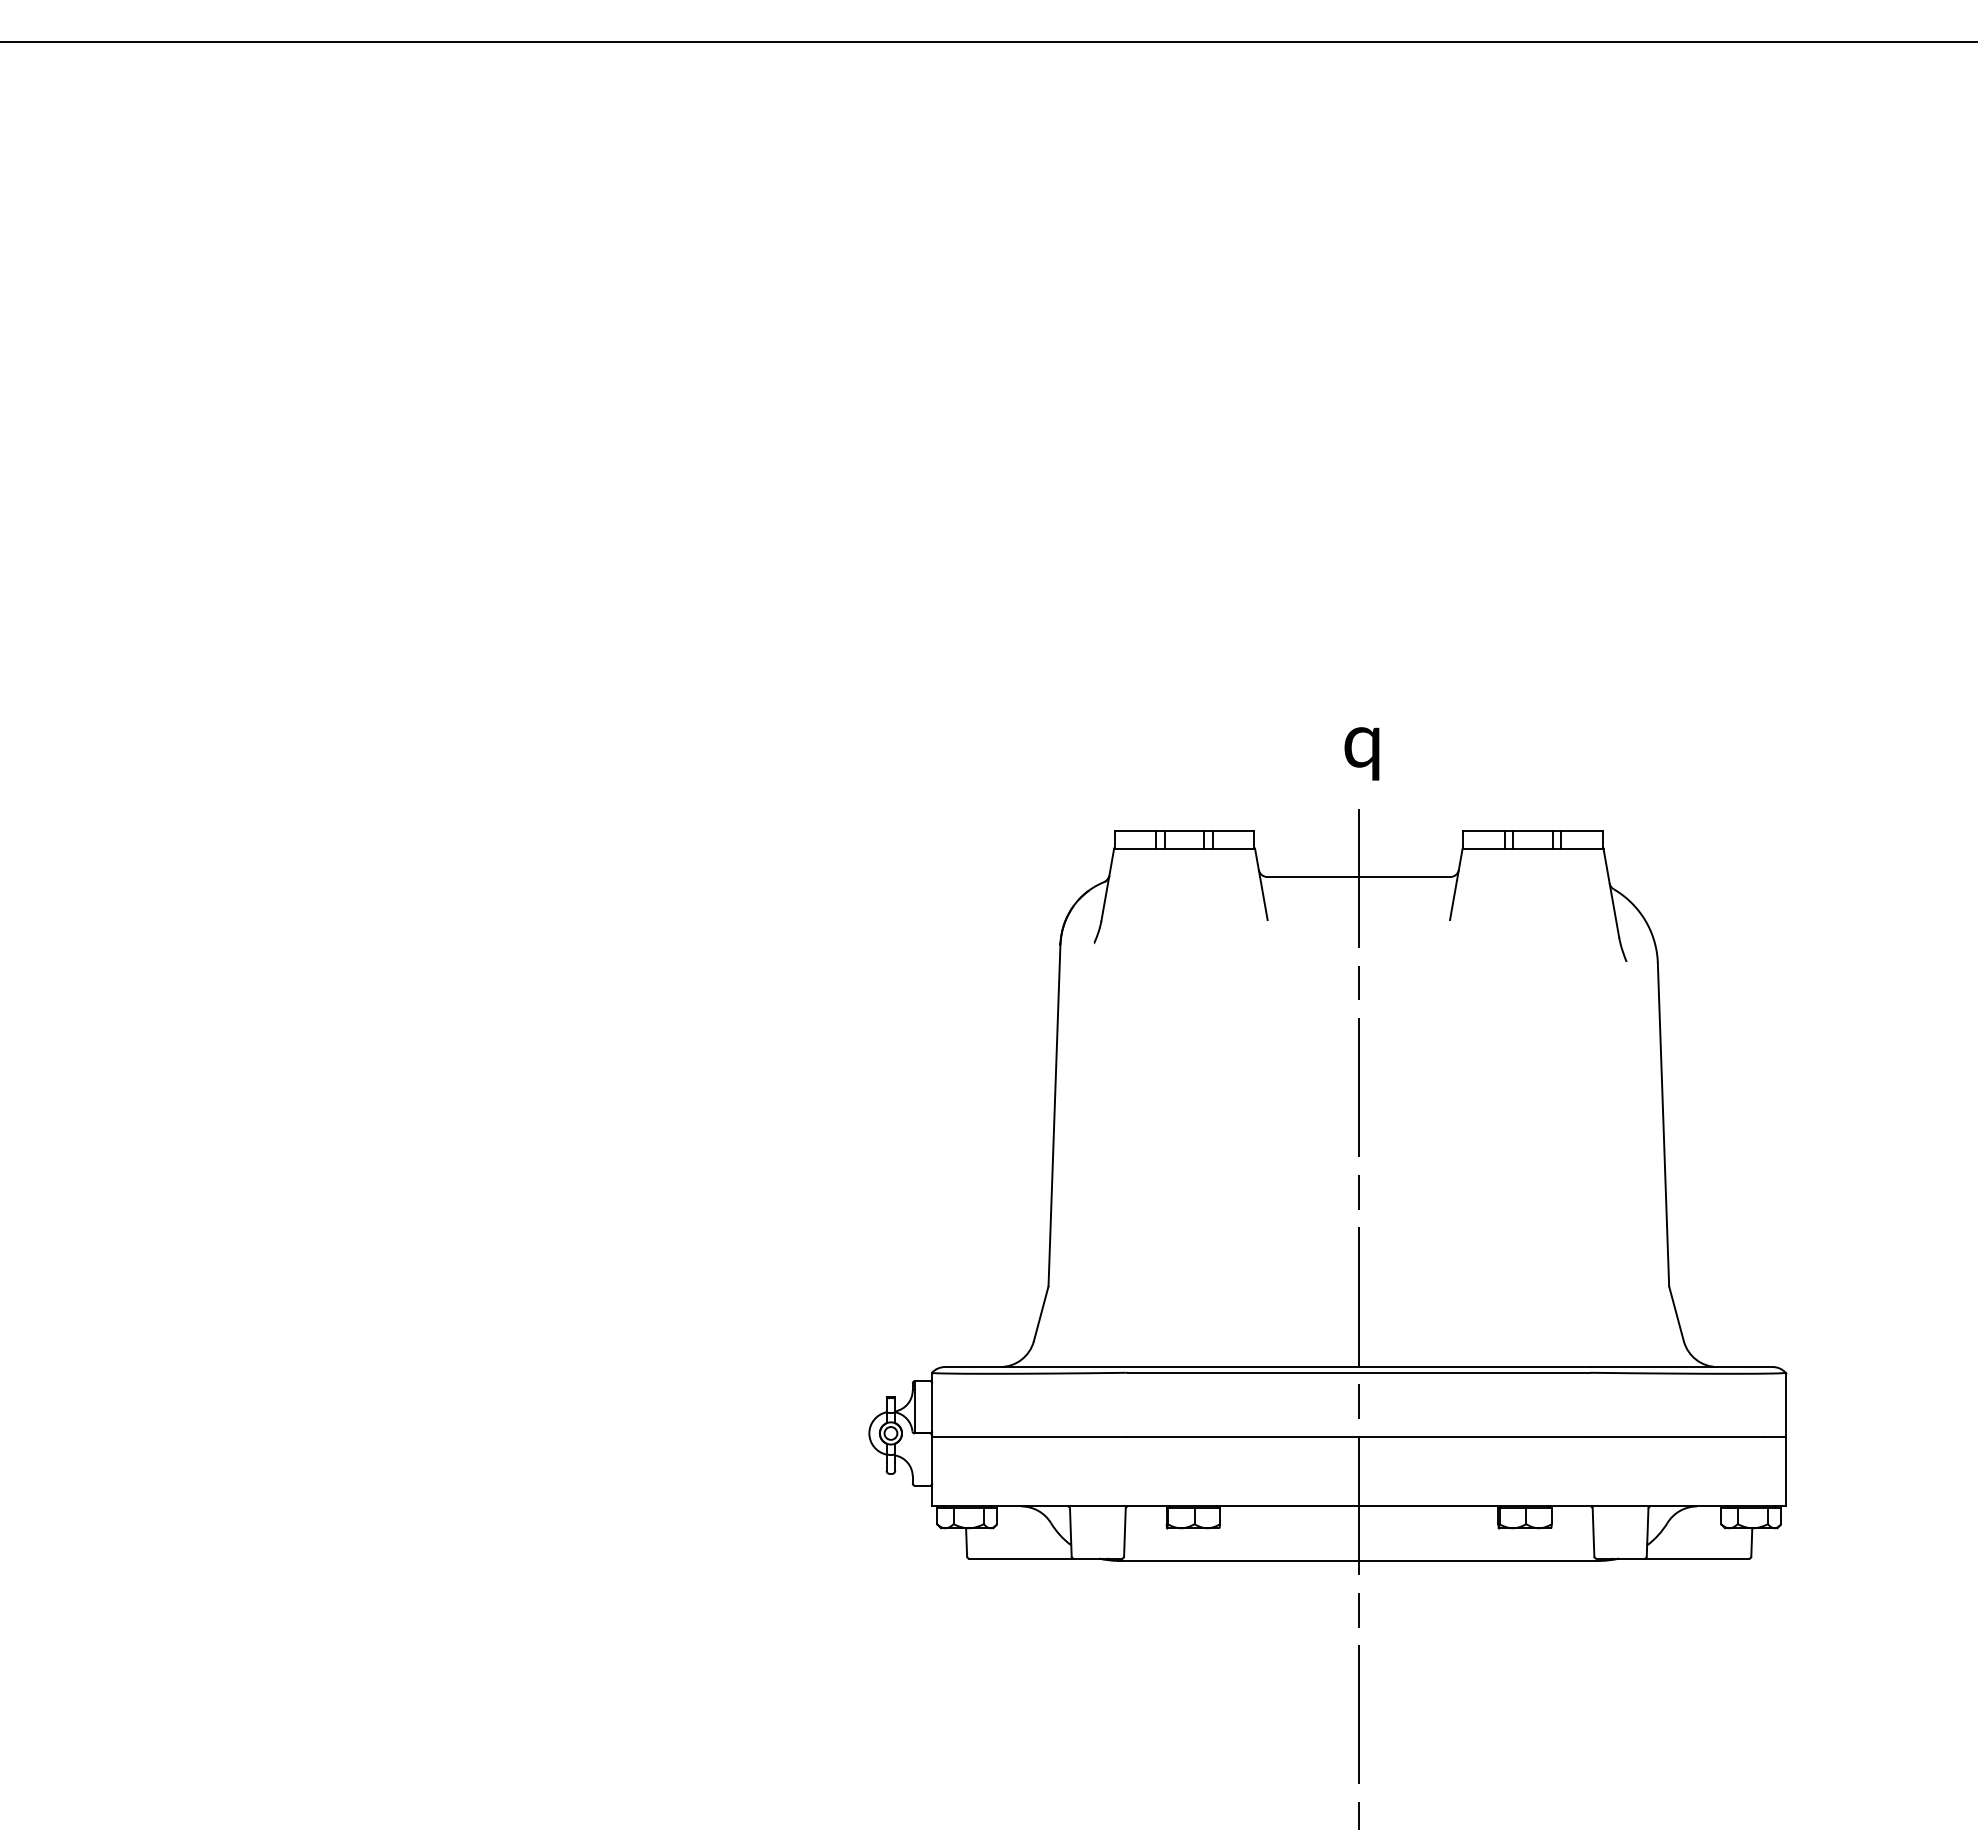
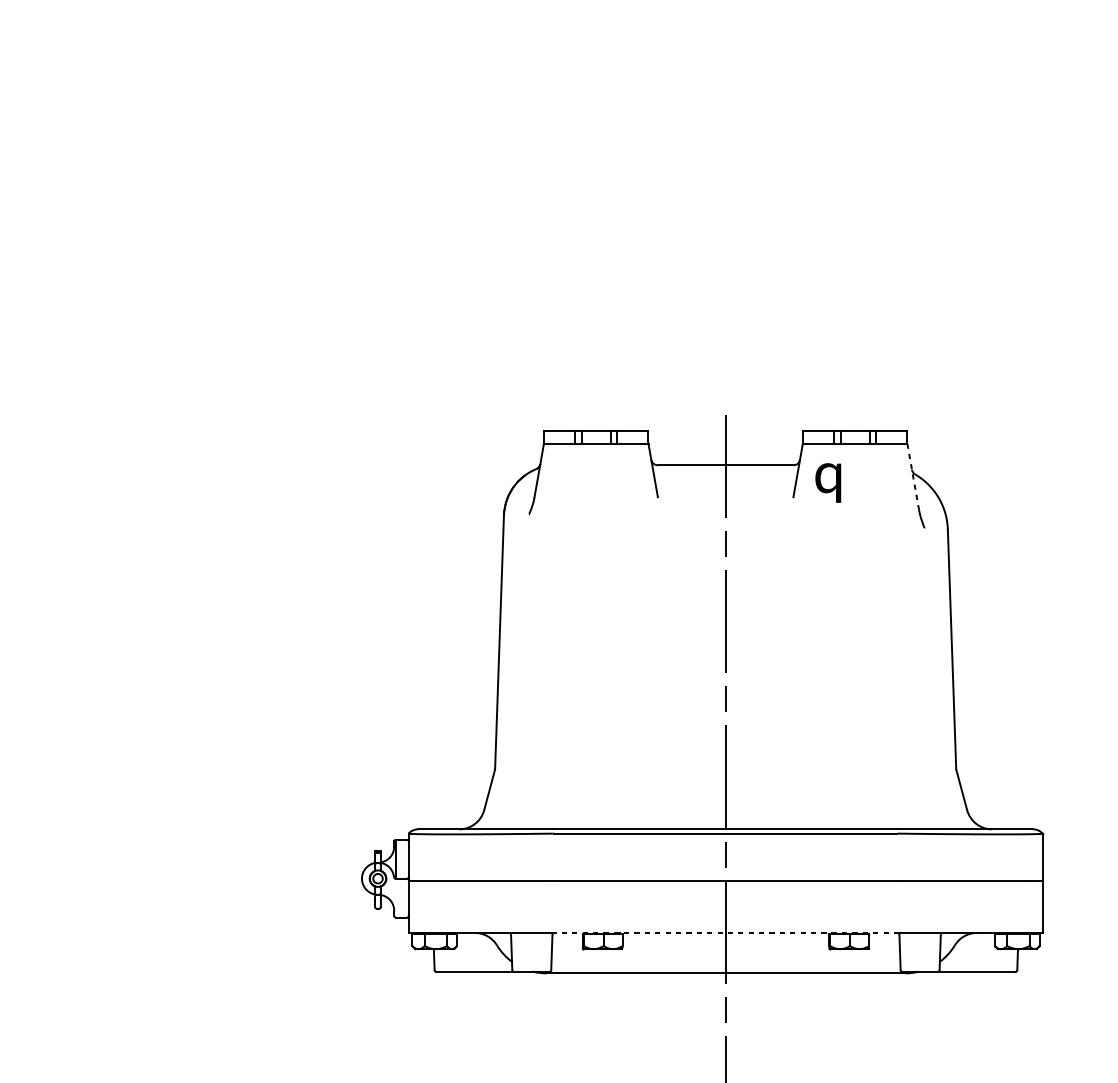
text: (1361, 753) -> (827, 482), moved
line: (1611, 892) -> (913, 476), solid -> dashed
line: (1358, 1506) -> (725, 932), solid -> dashed

